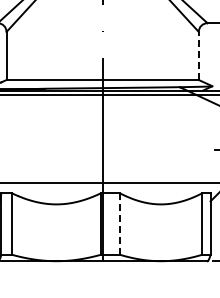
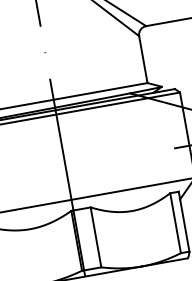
line: (198, 55) -> (142, 59), dashed -> solid
line: (120, 224) -> (96, 237), dashed -> solid

